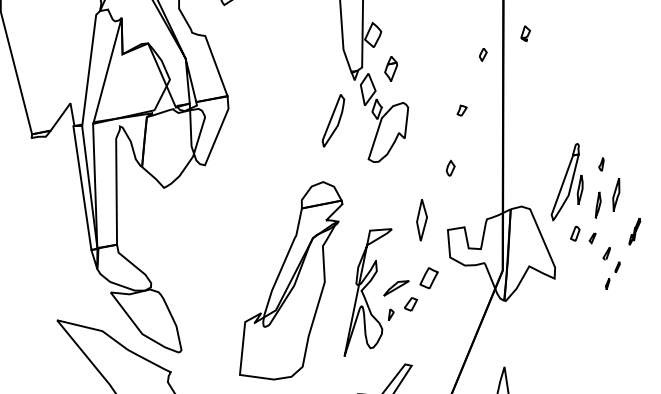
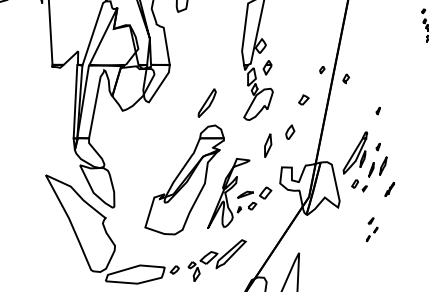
part: (526, 33) -> (346, 78), moved
part: (588, 104) -> (377, 110), added
part: (461, 109) -> (303, 99), size x1.6
part: (332, 119) -> (206, 102), moved
part: (450, 167) -> (290, 131), size x1.6
part: (422, 219) -> (268, 145), moved
part: (611, 267) -> (372, 229), moved

